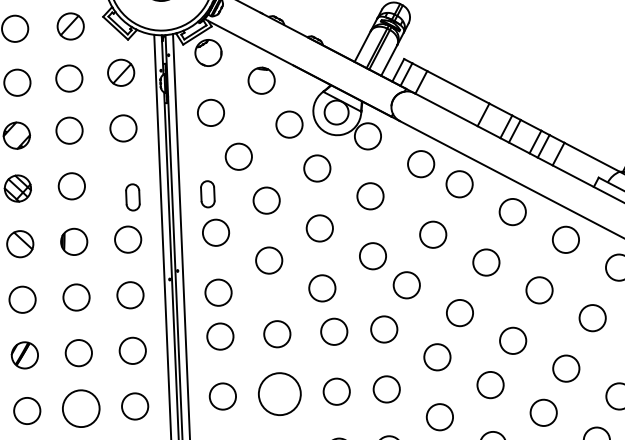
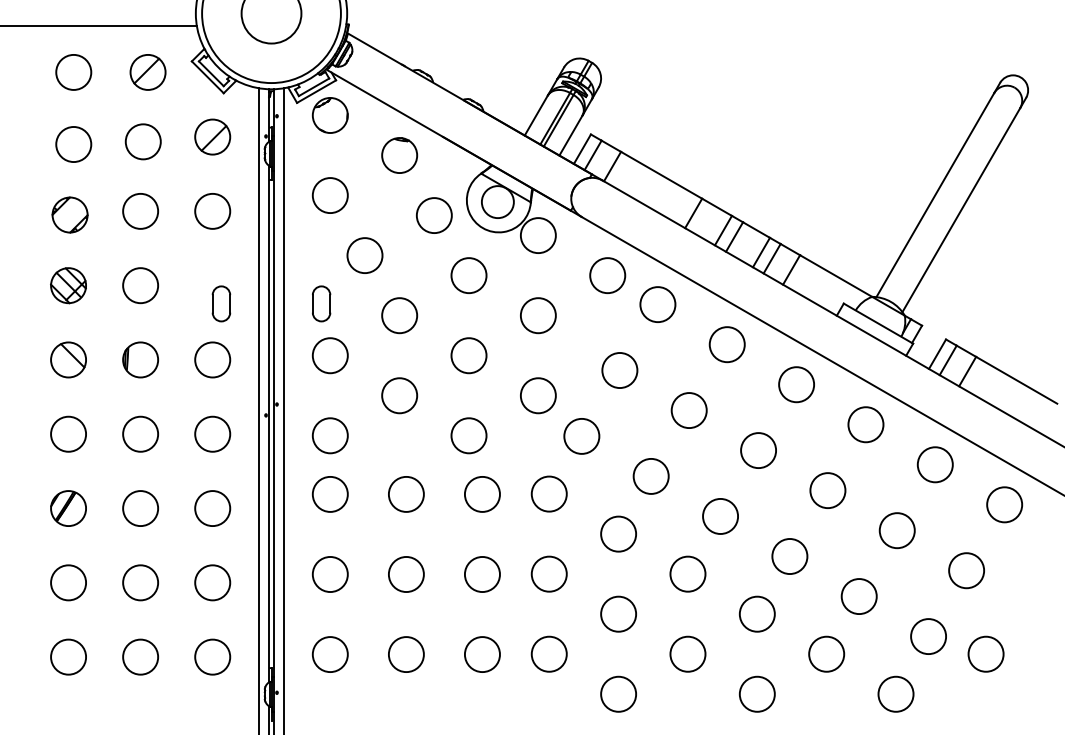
circle: (279, 394) -> (405, 574), size x0.62
circle: (81, 408) -> (140, 582), size x0.71

